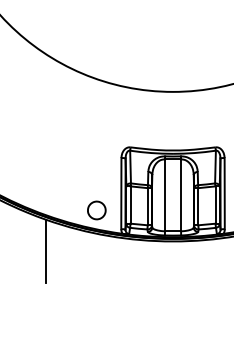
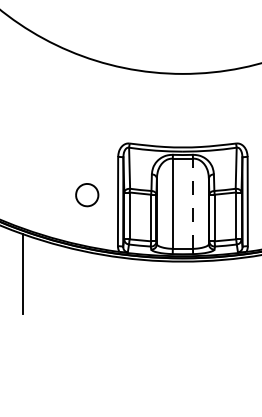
line: (181, 195) -> (193, 203), solid -> dashed
part: (96, 210) -> (86, 195), moved

